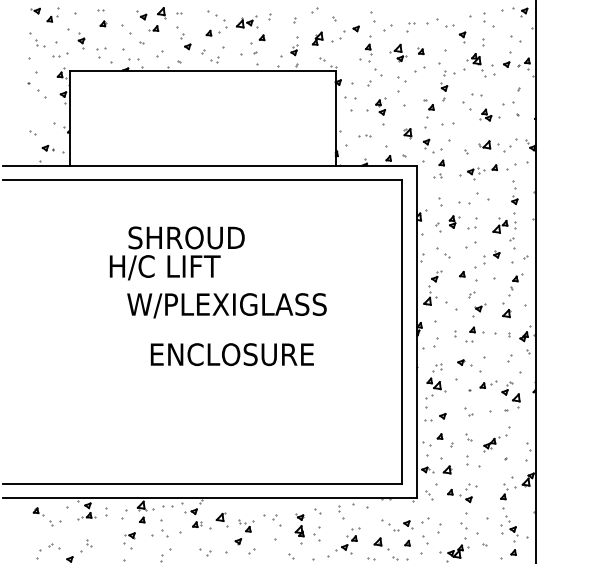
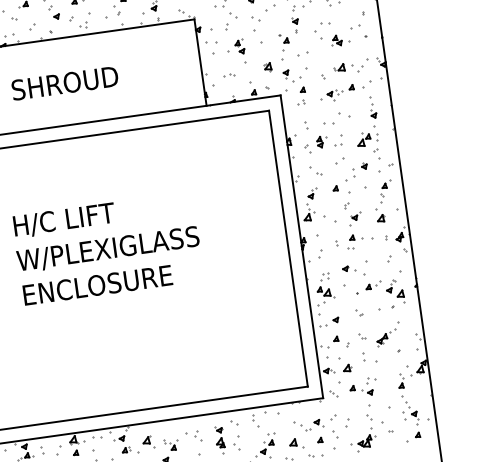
text: (186, 237) -> (64, 82), moved
text: (226, 305) -> (107, 249), moved
text: (231, 354) -> (97, 285), moved

